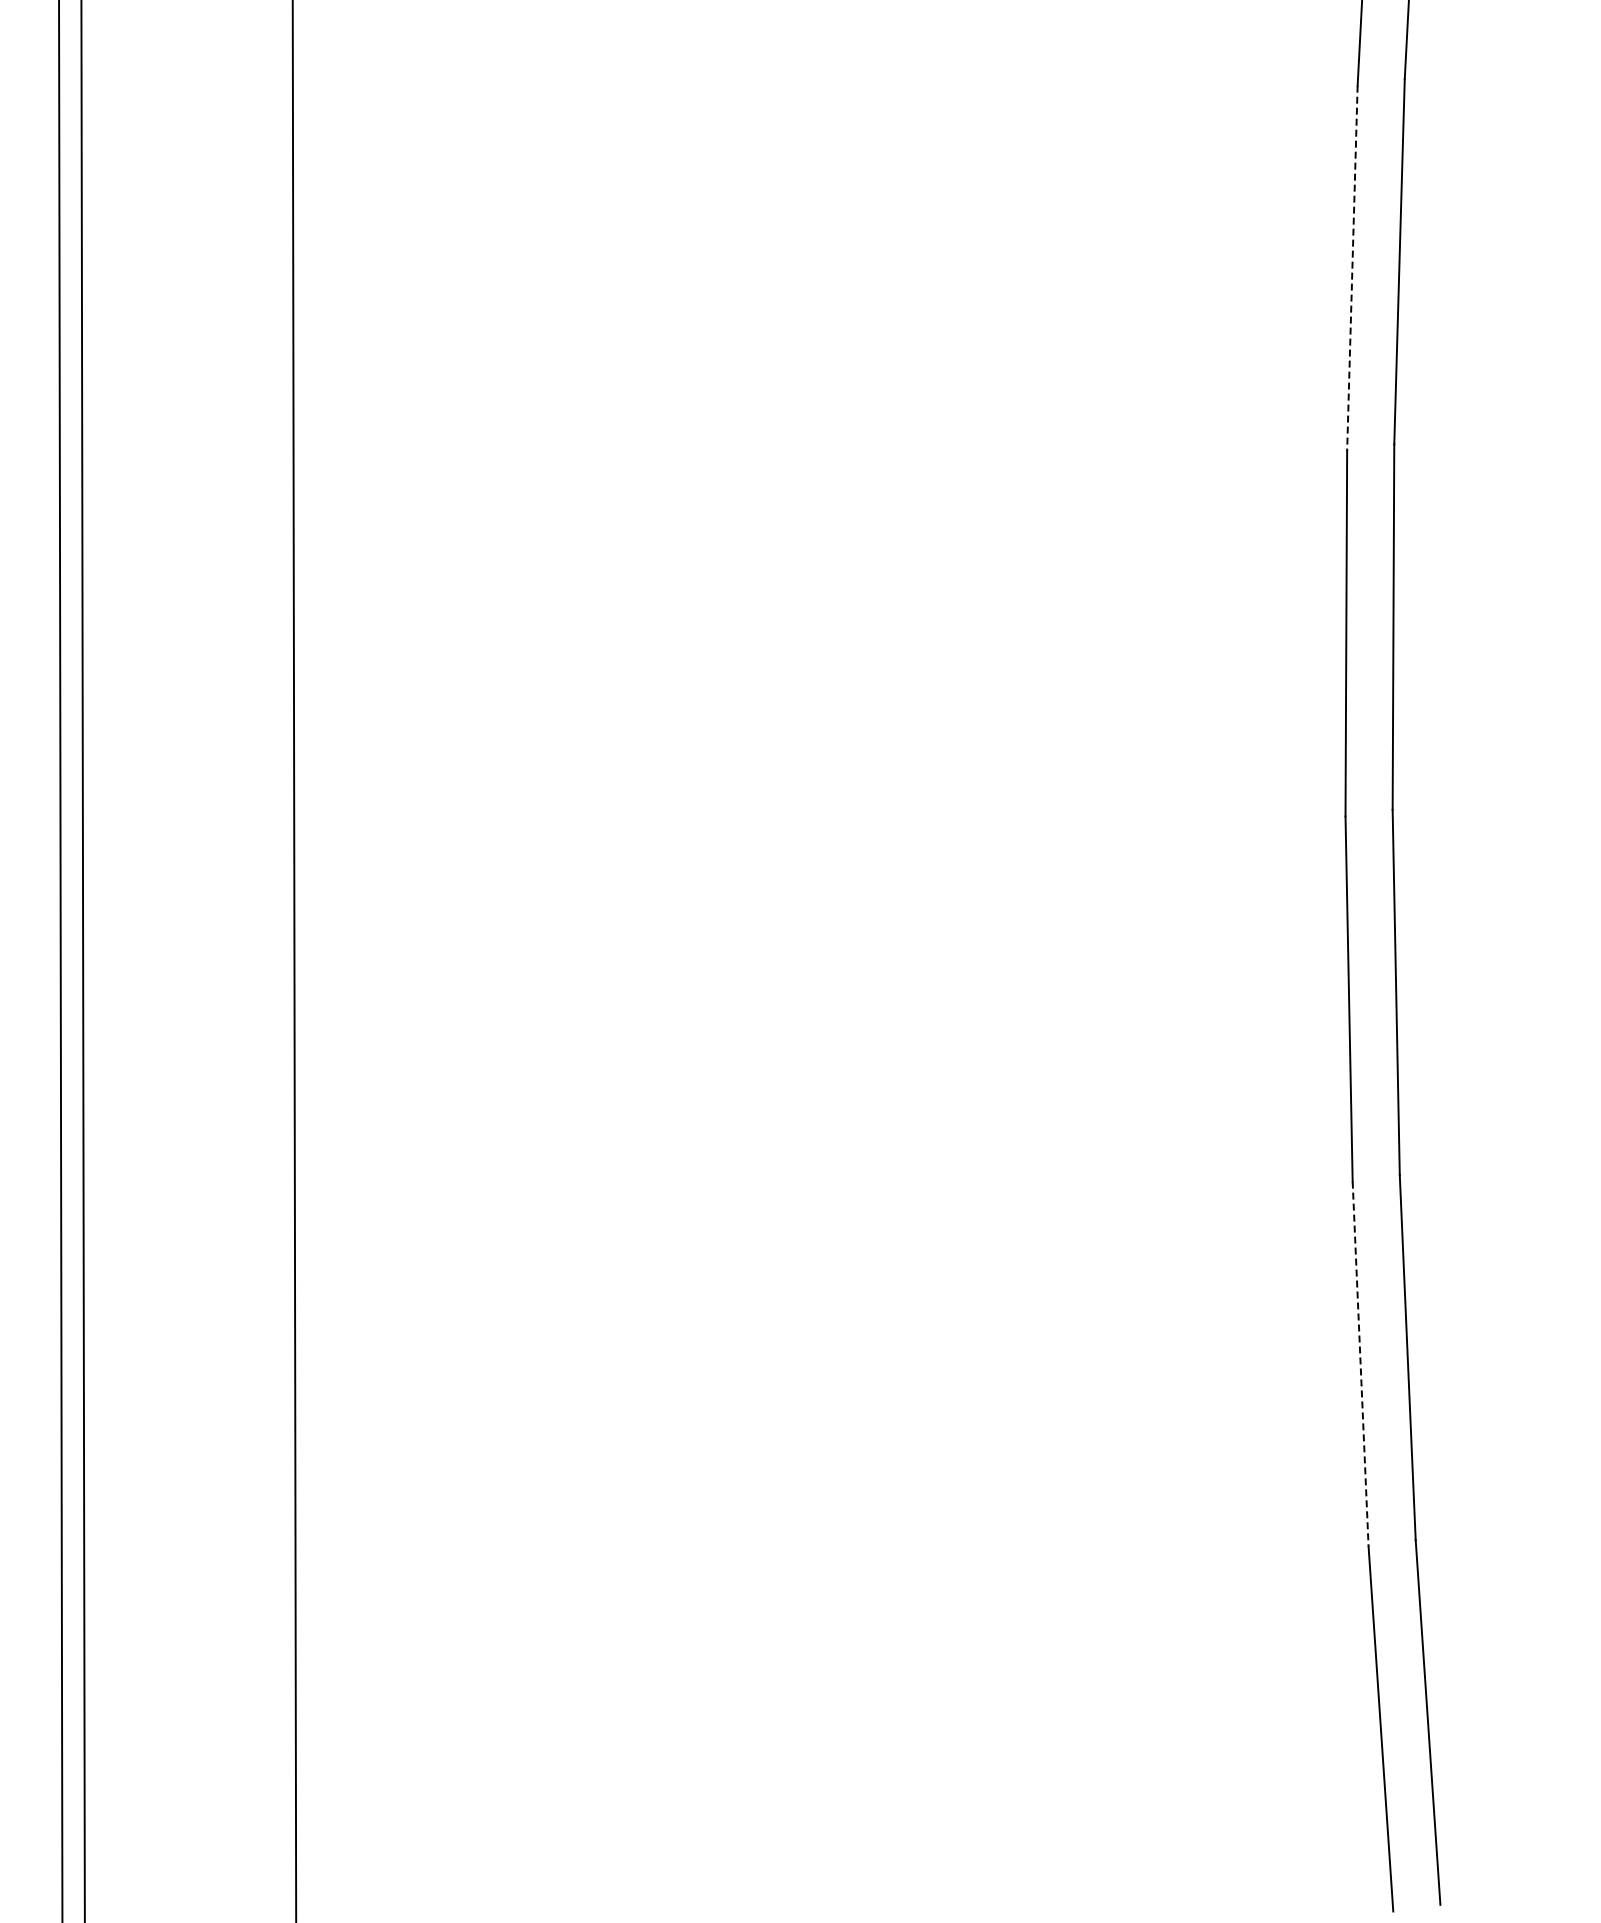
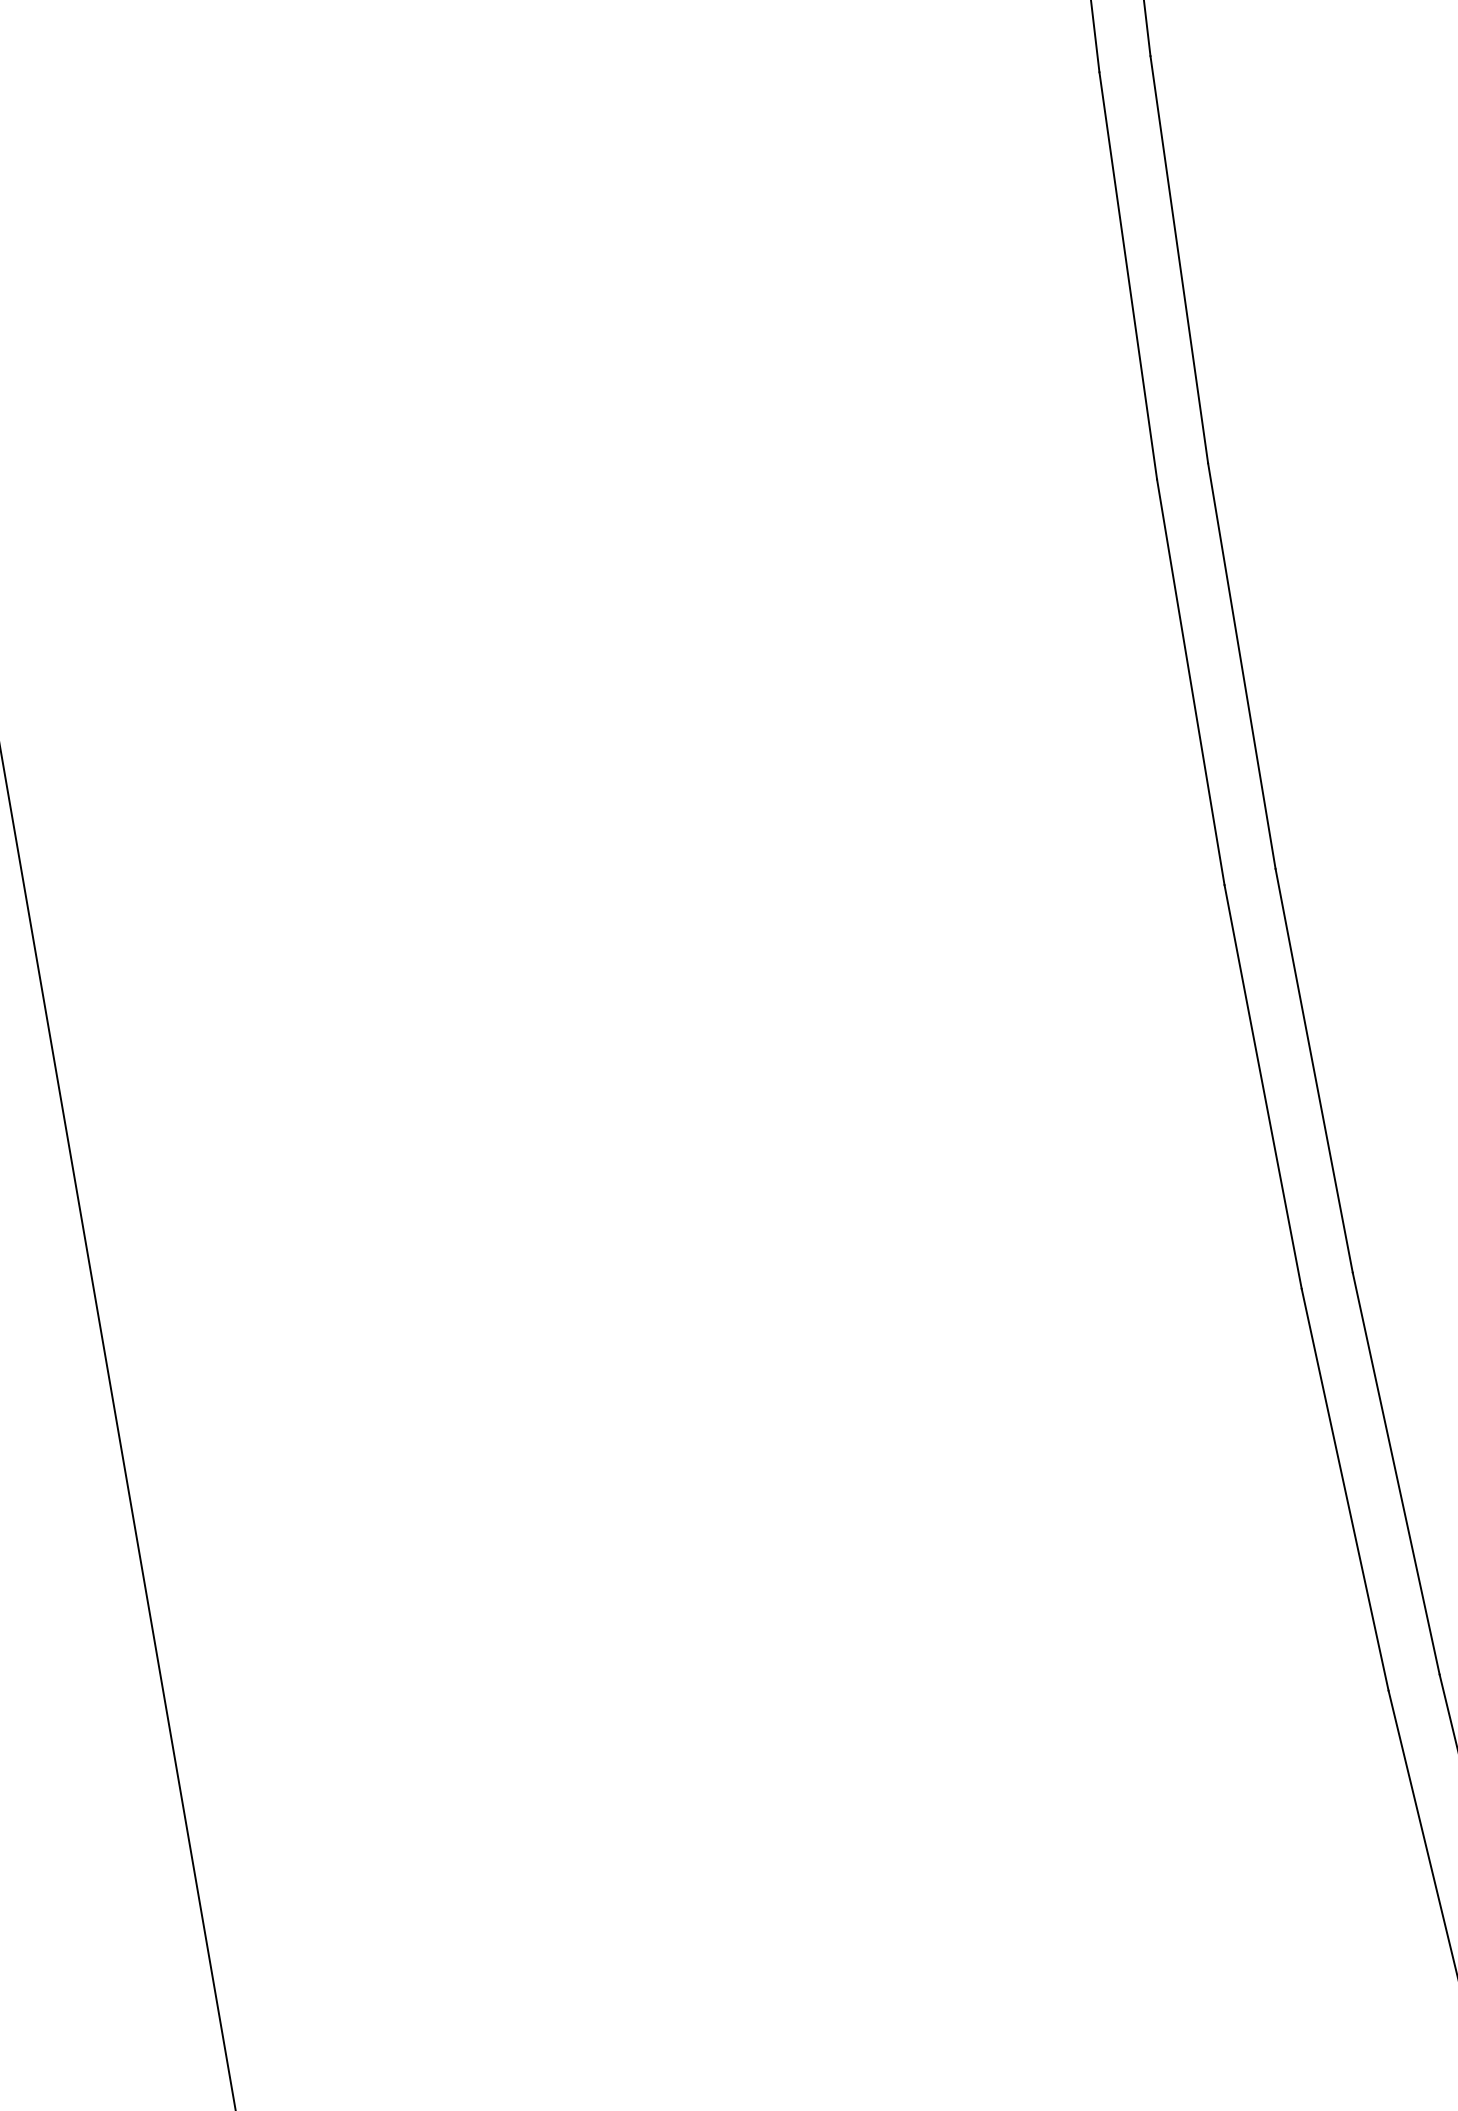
line: (1352, 268) -> (1128, 276), dashed -> solid
line: (1360, 1364) -> (1345, 1490), dashed -> solid

